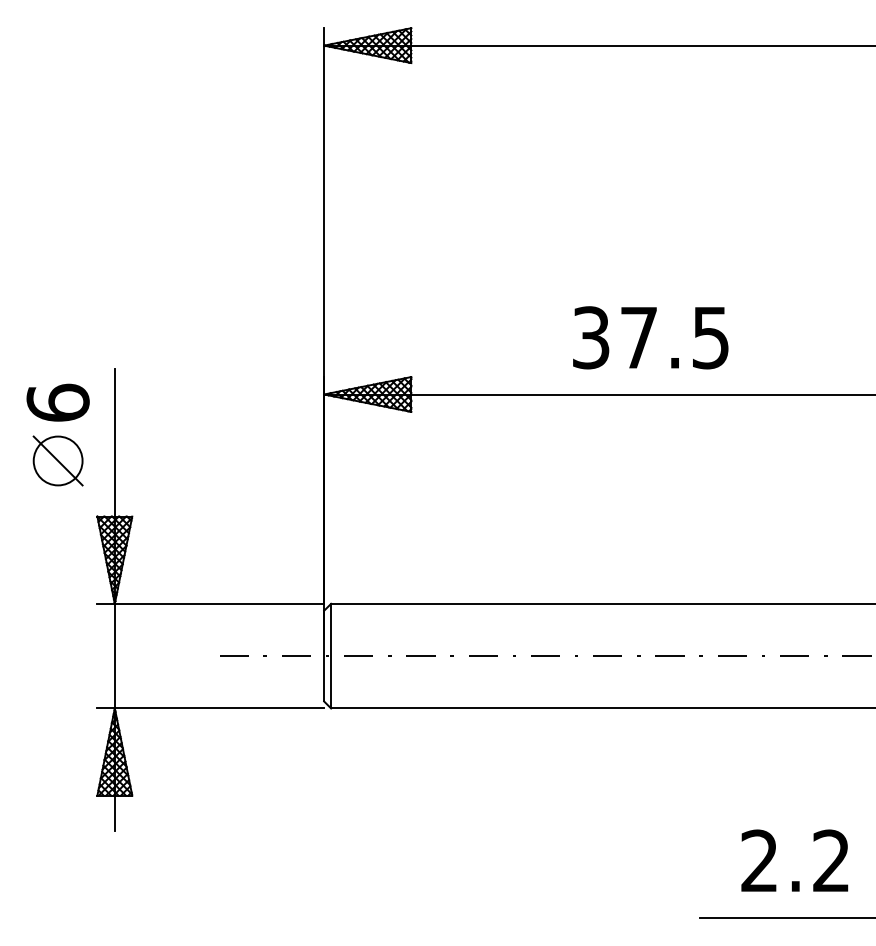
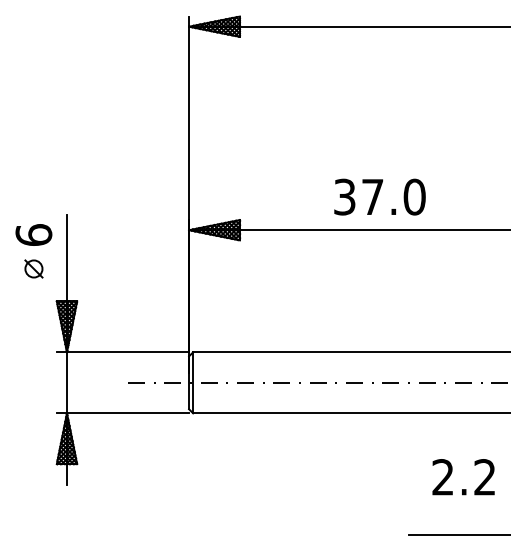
text: (710, 336) -> (414, 196), 37.5 -> 37.0
part: (57, 460) -> (33, 268), size x0.6
text: (794, 861) -> (463, 477), moved

